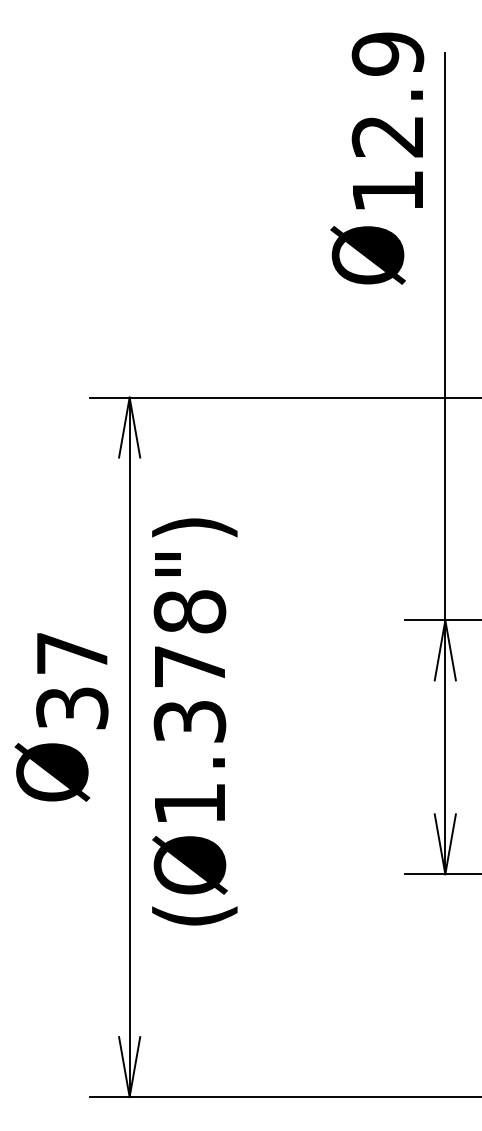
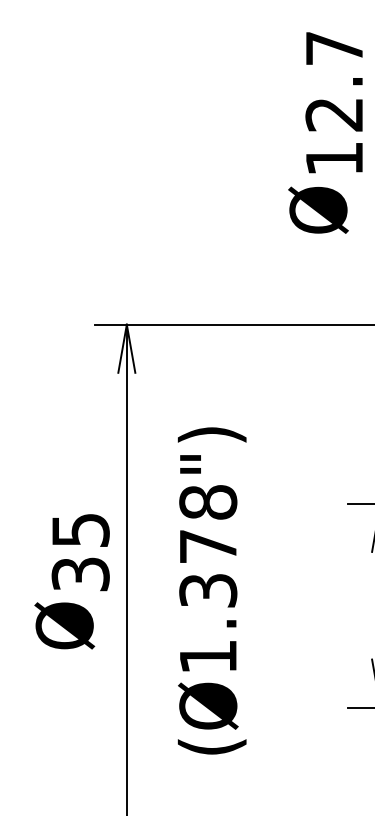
text: (387, 53) -> (334, 48), 12.9 -> 12.7
text: (72, 653) -> (80, 530), 37 -> 35
text: (194, 721) -> (211, 590), moved

